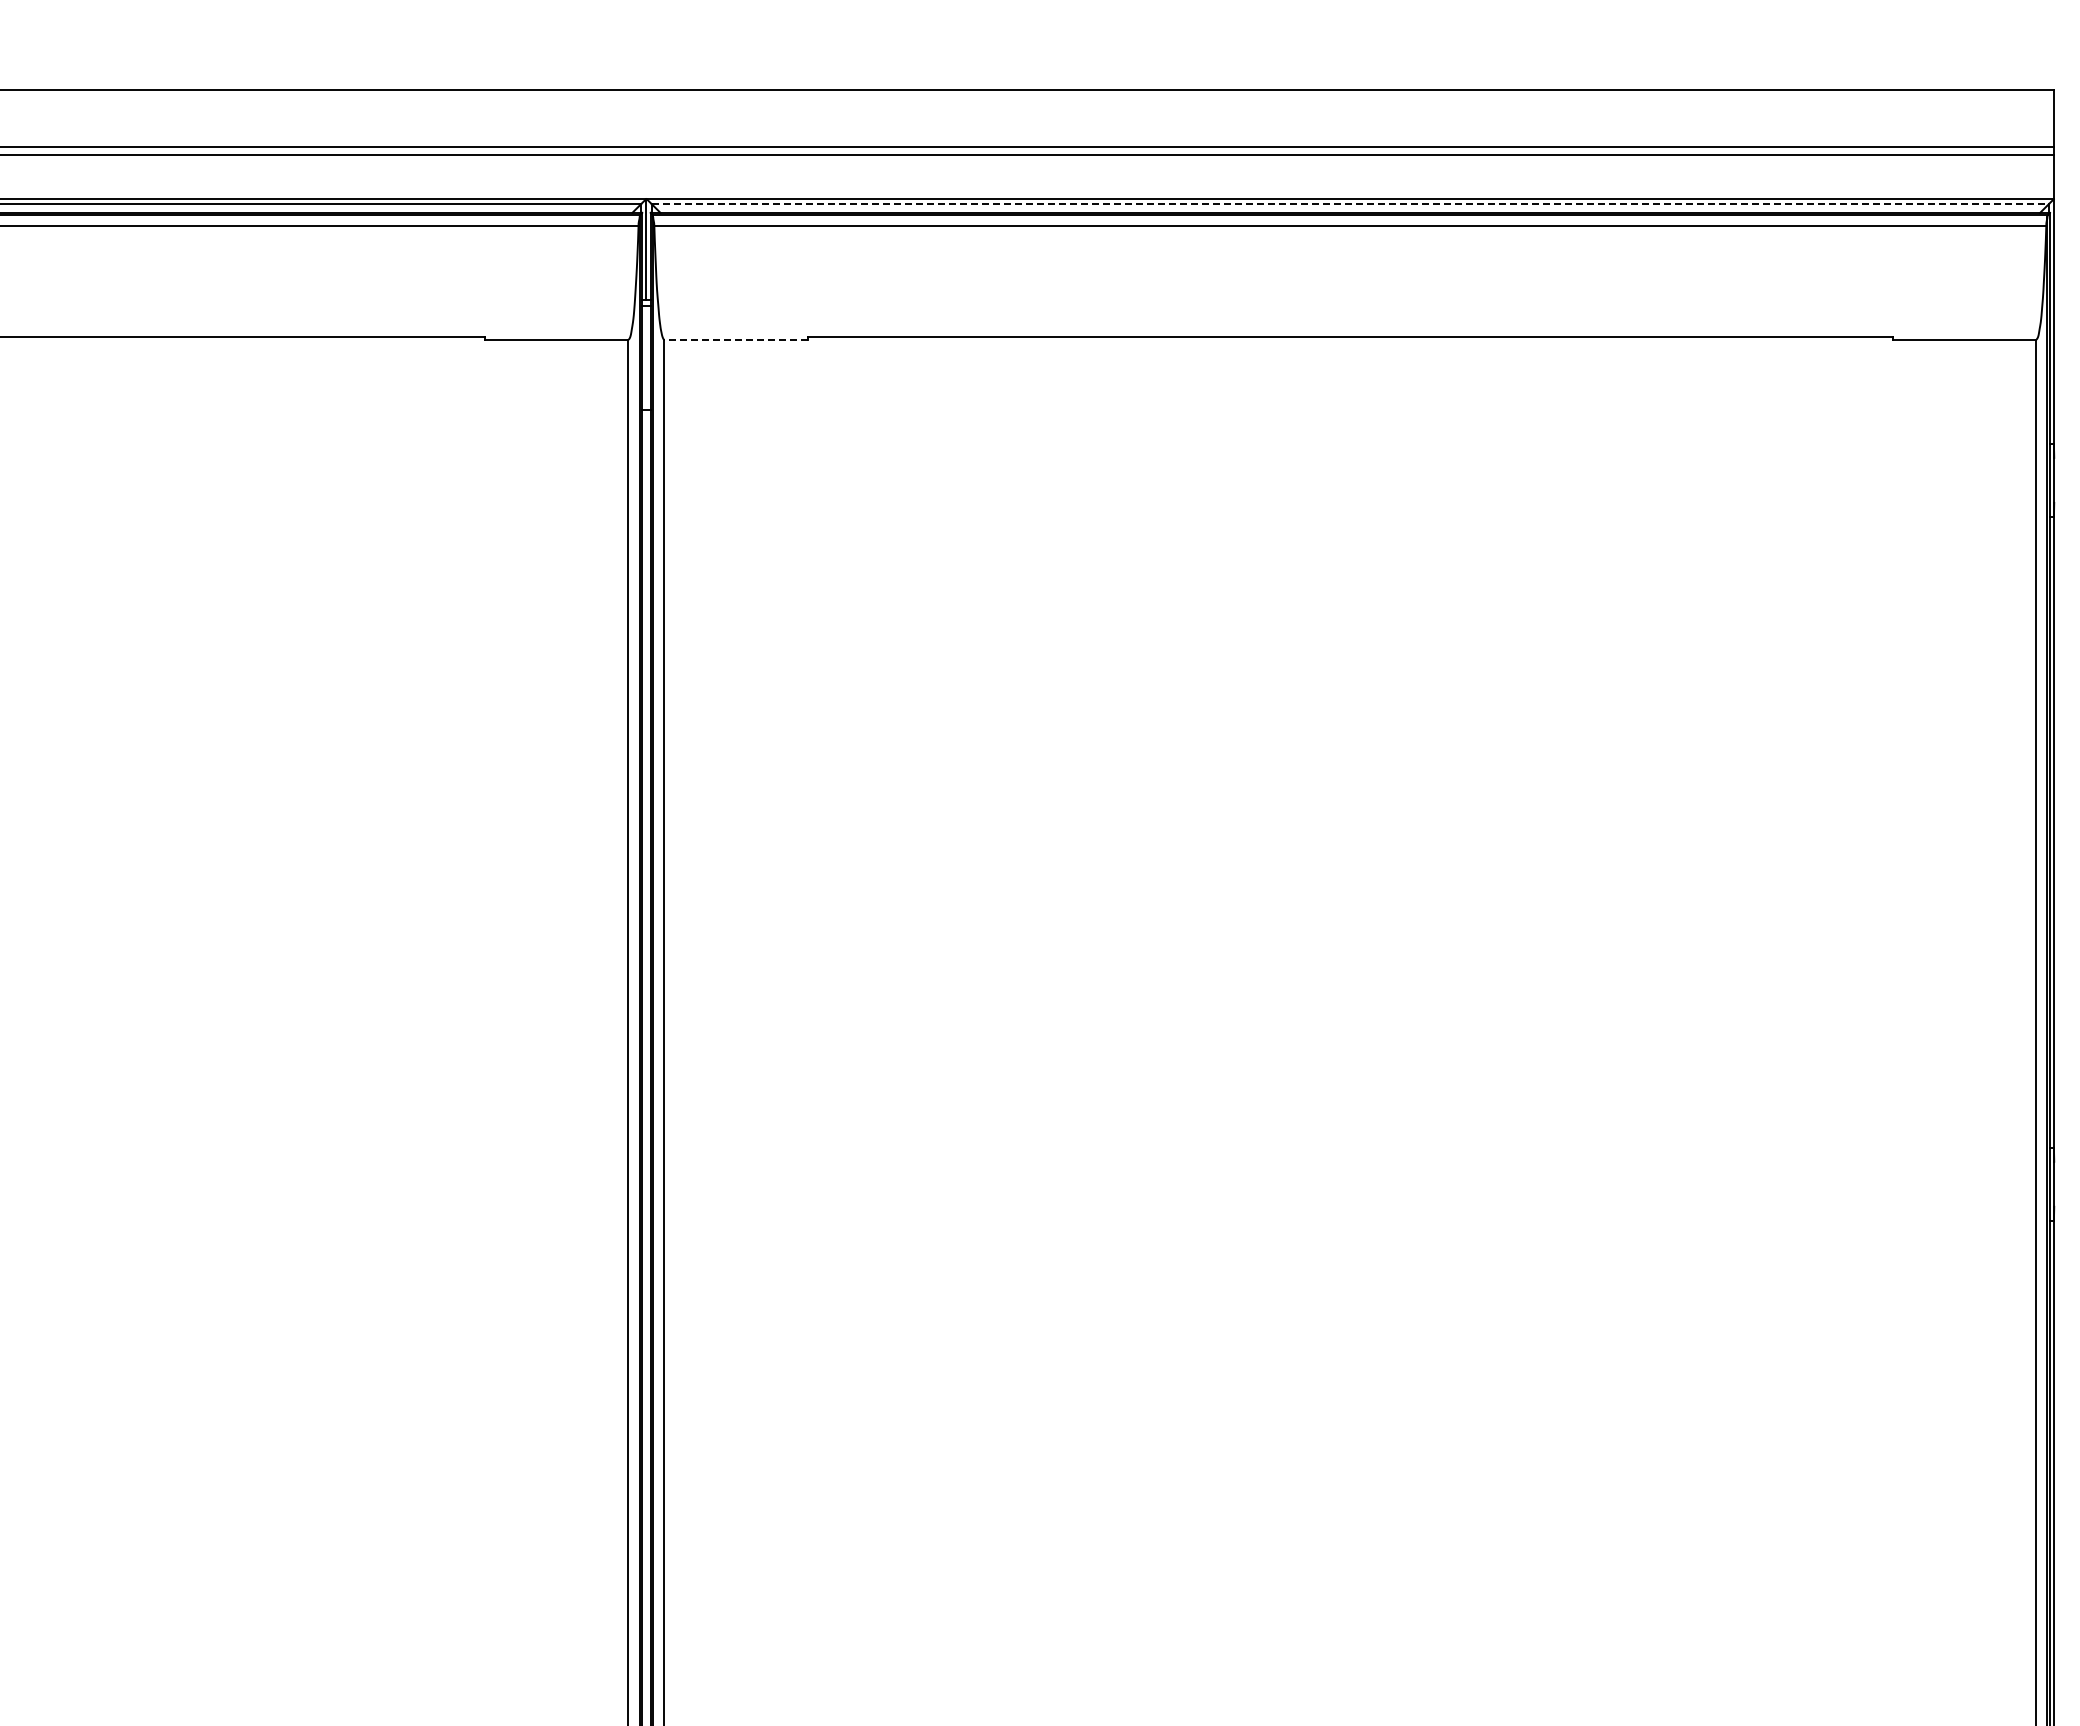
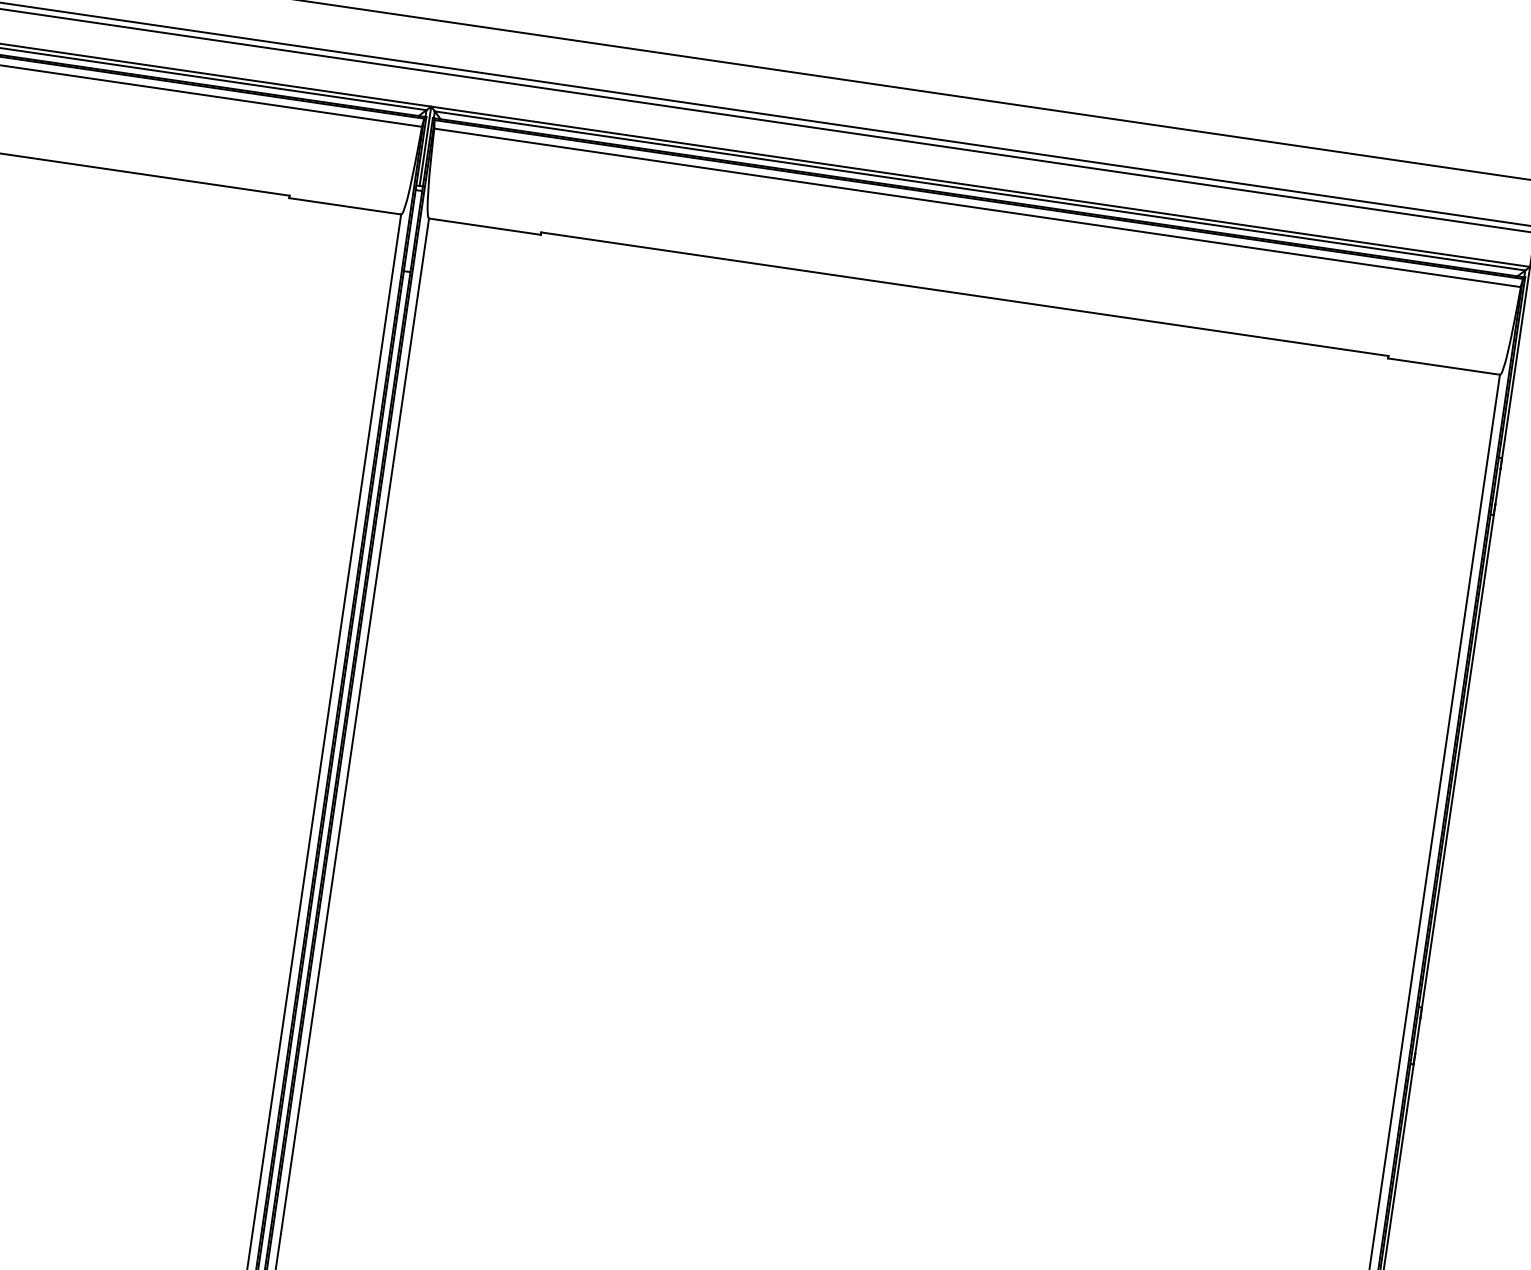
line: (1350, 204) -> (980, 191), dashed -> solid
line: (735, 339) -> (484, 226), dashed -> solid

